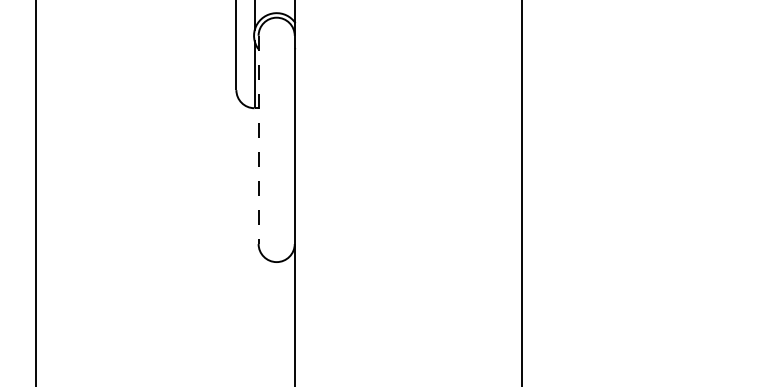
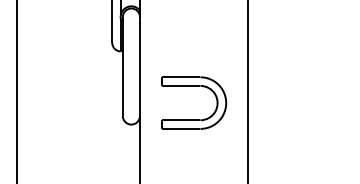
line: (257, 141) -> (122, 67), dashed -> solid
part: (409, 181) -> (194, 86), added

